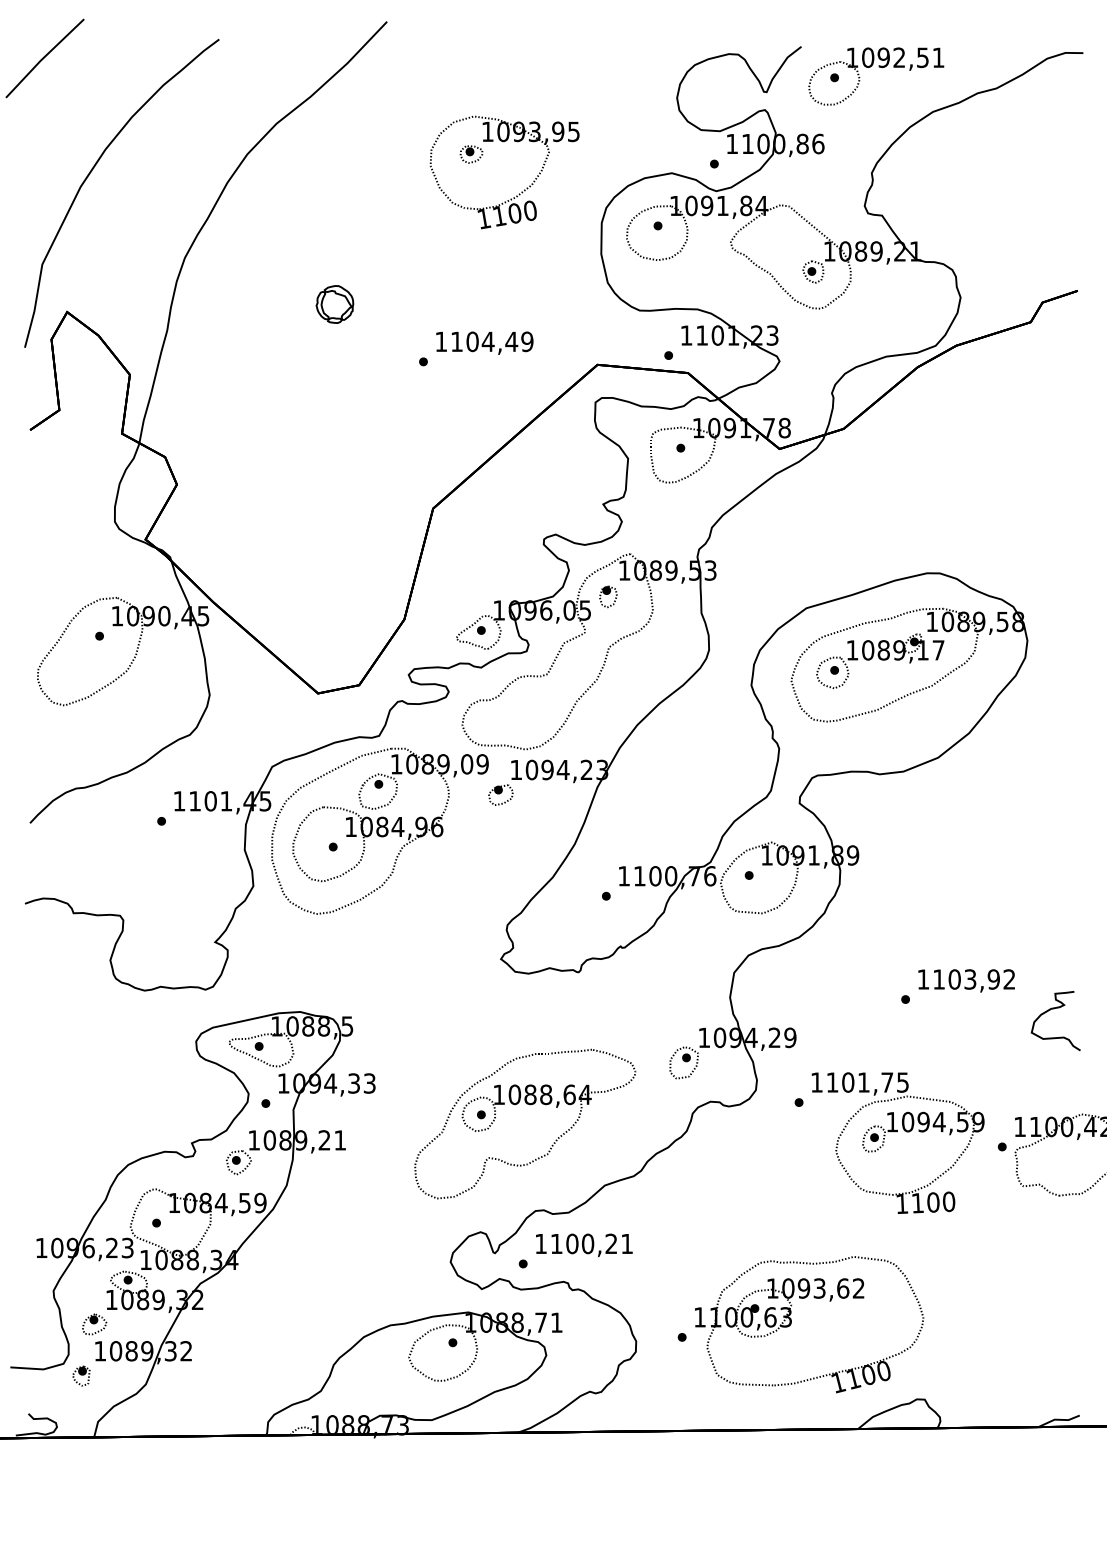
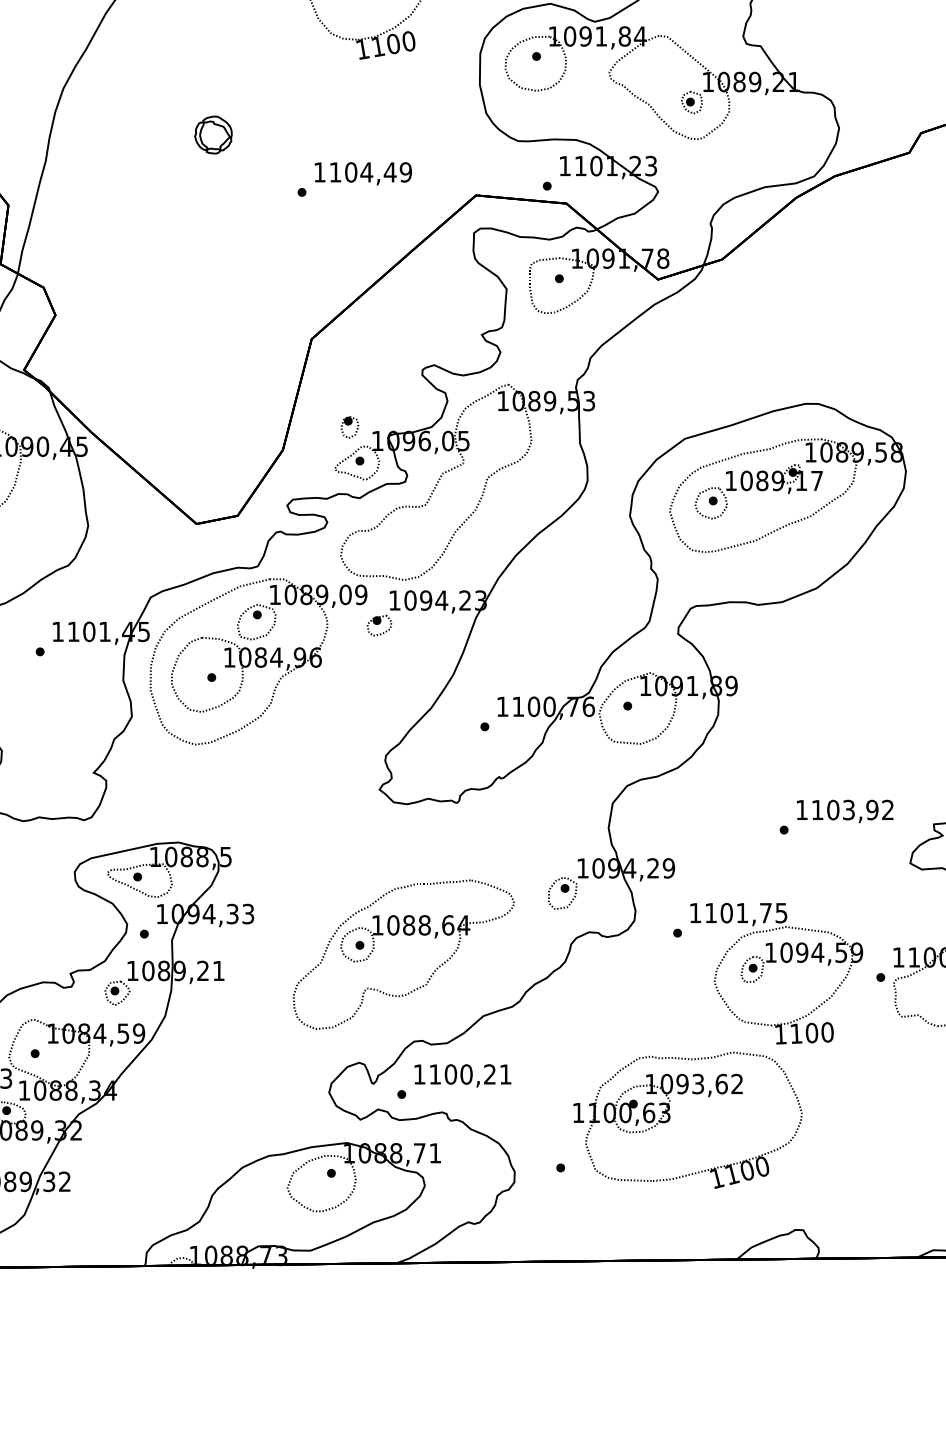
part: (608, 596) -> (350, 427), moved
part: (791, 1324) -> (670, 1120), moved

